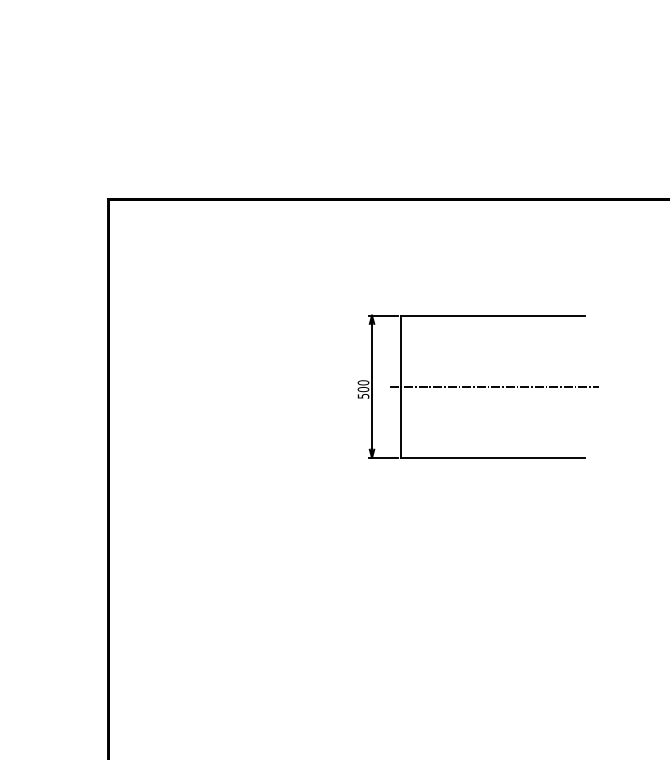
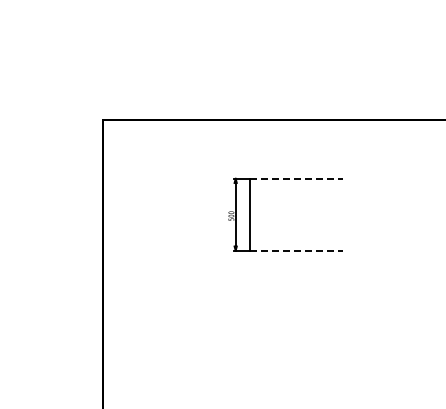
line: (492, 315) -> (296, 178), solid -> dashed
line: (494, 386) -> (297, 214), removed
line: (492, 457) -> (296, 250), solid -> dashed

